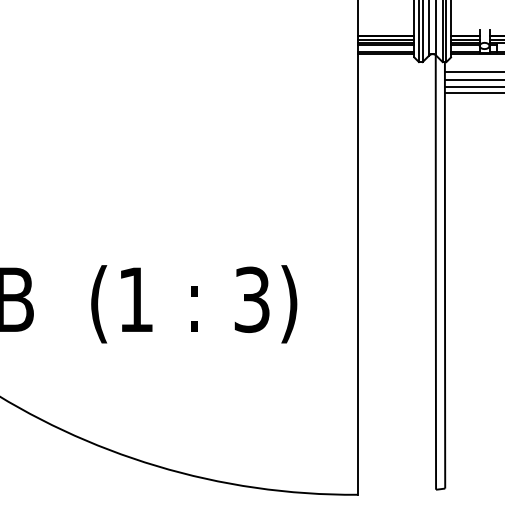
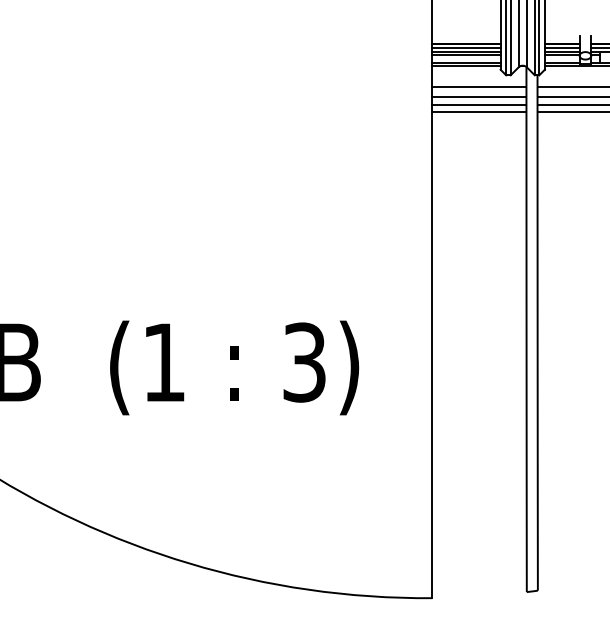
line: (396, 72) -> (479, 87), added
line: (396, 80) -> (479, 97), added
line: (396, 86) -> (479, 104), added
line: (396, 92) -> (479, 112), added

